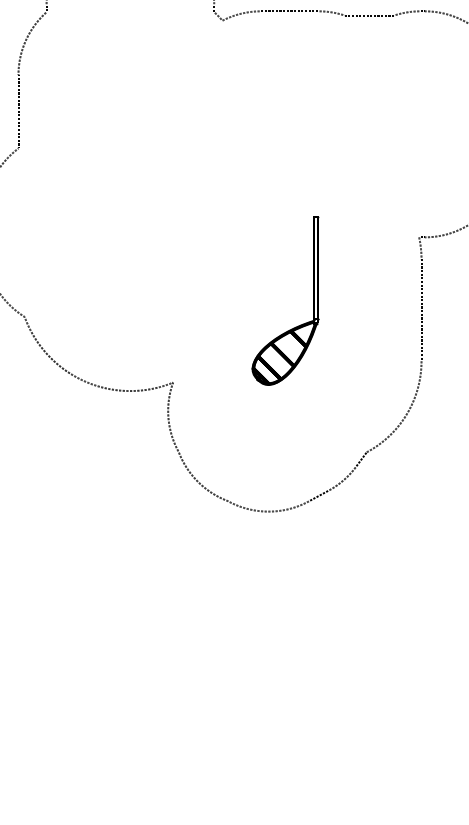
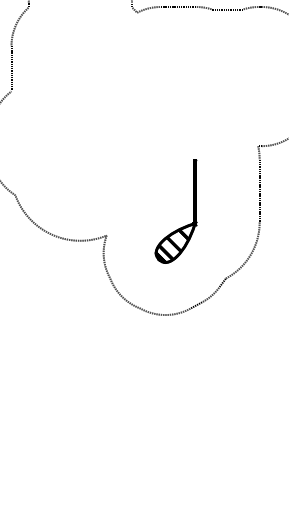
part: (296, 325) -> (182, 226), moved

